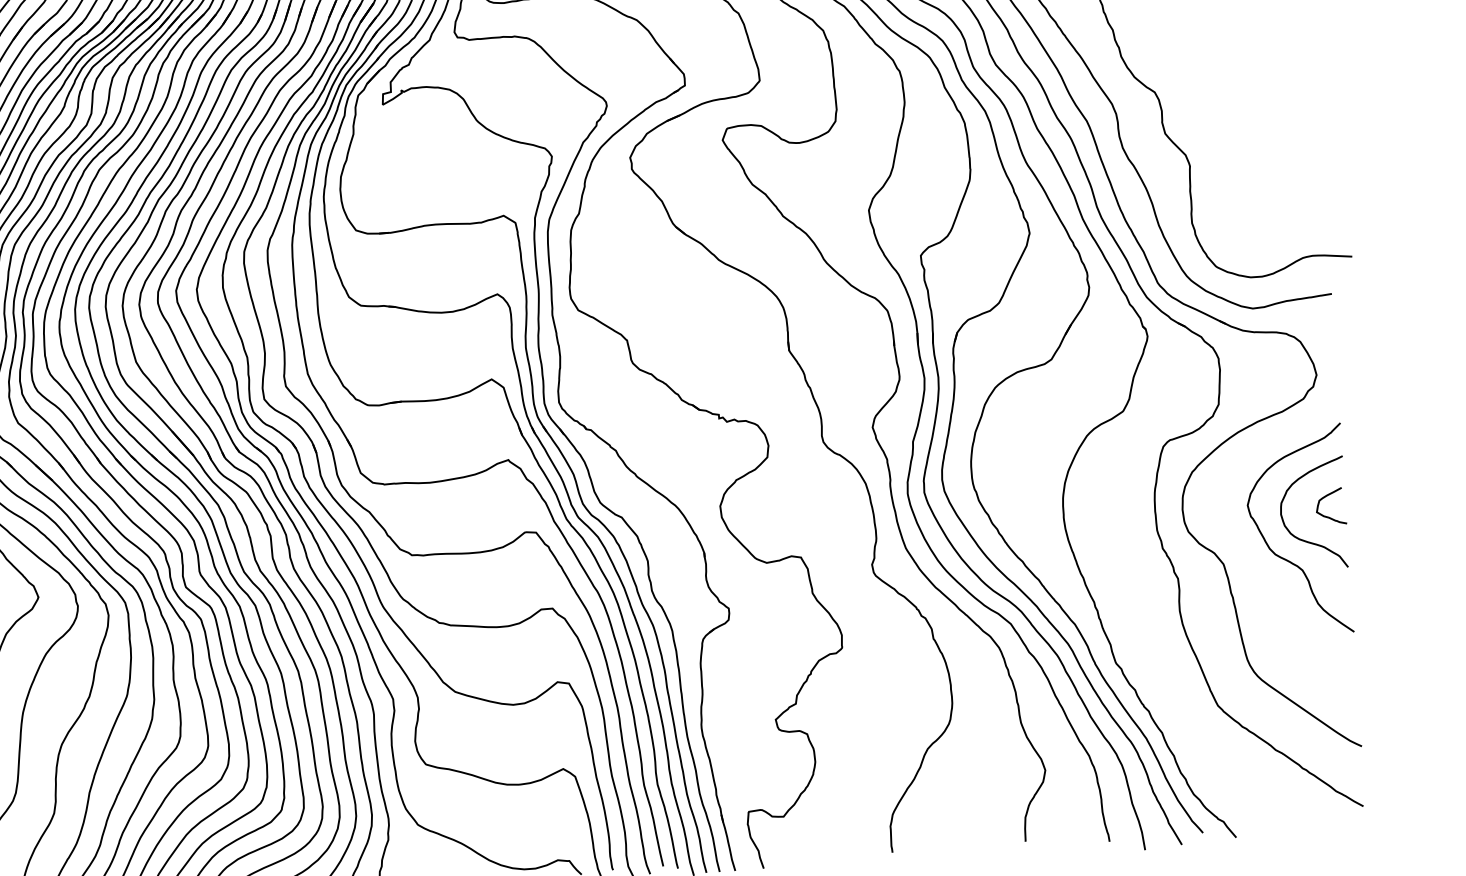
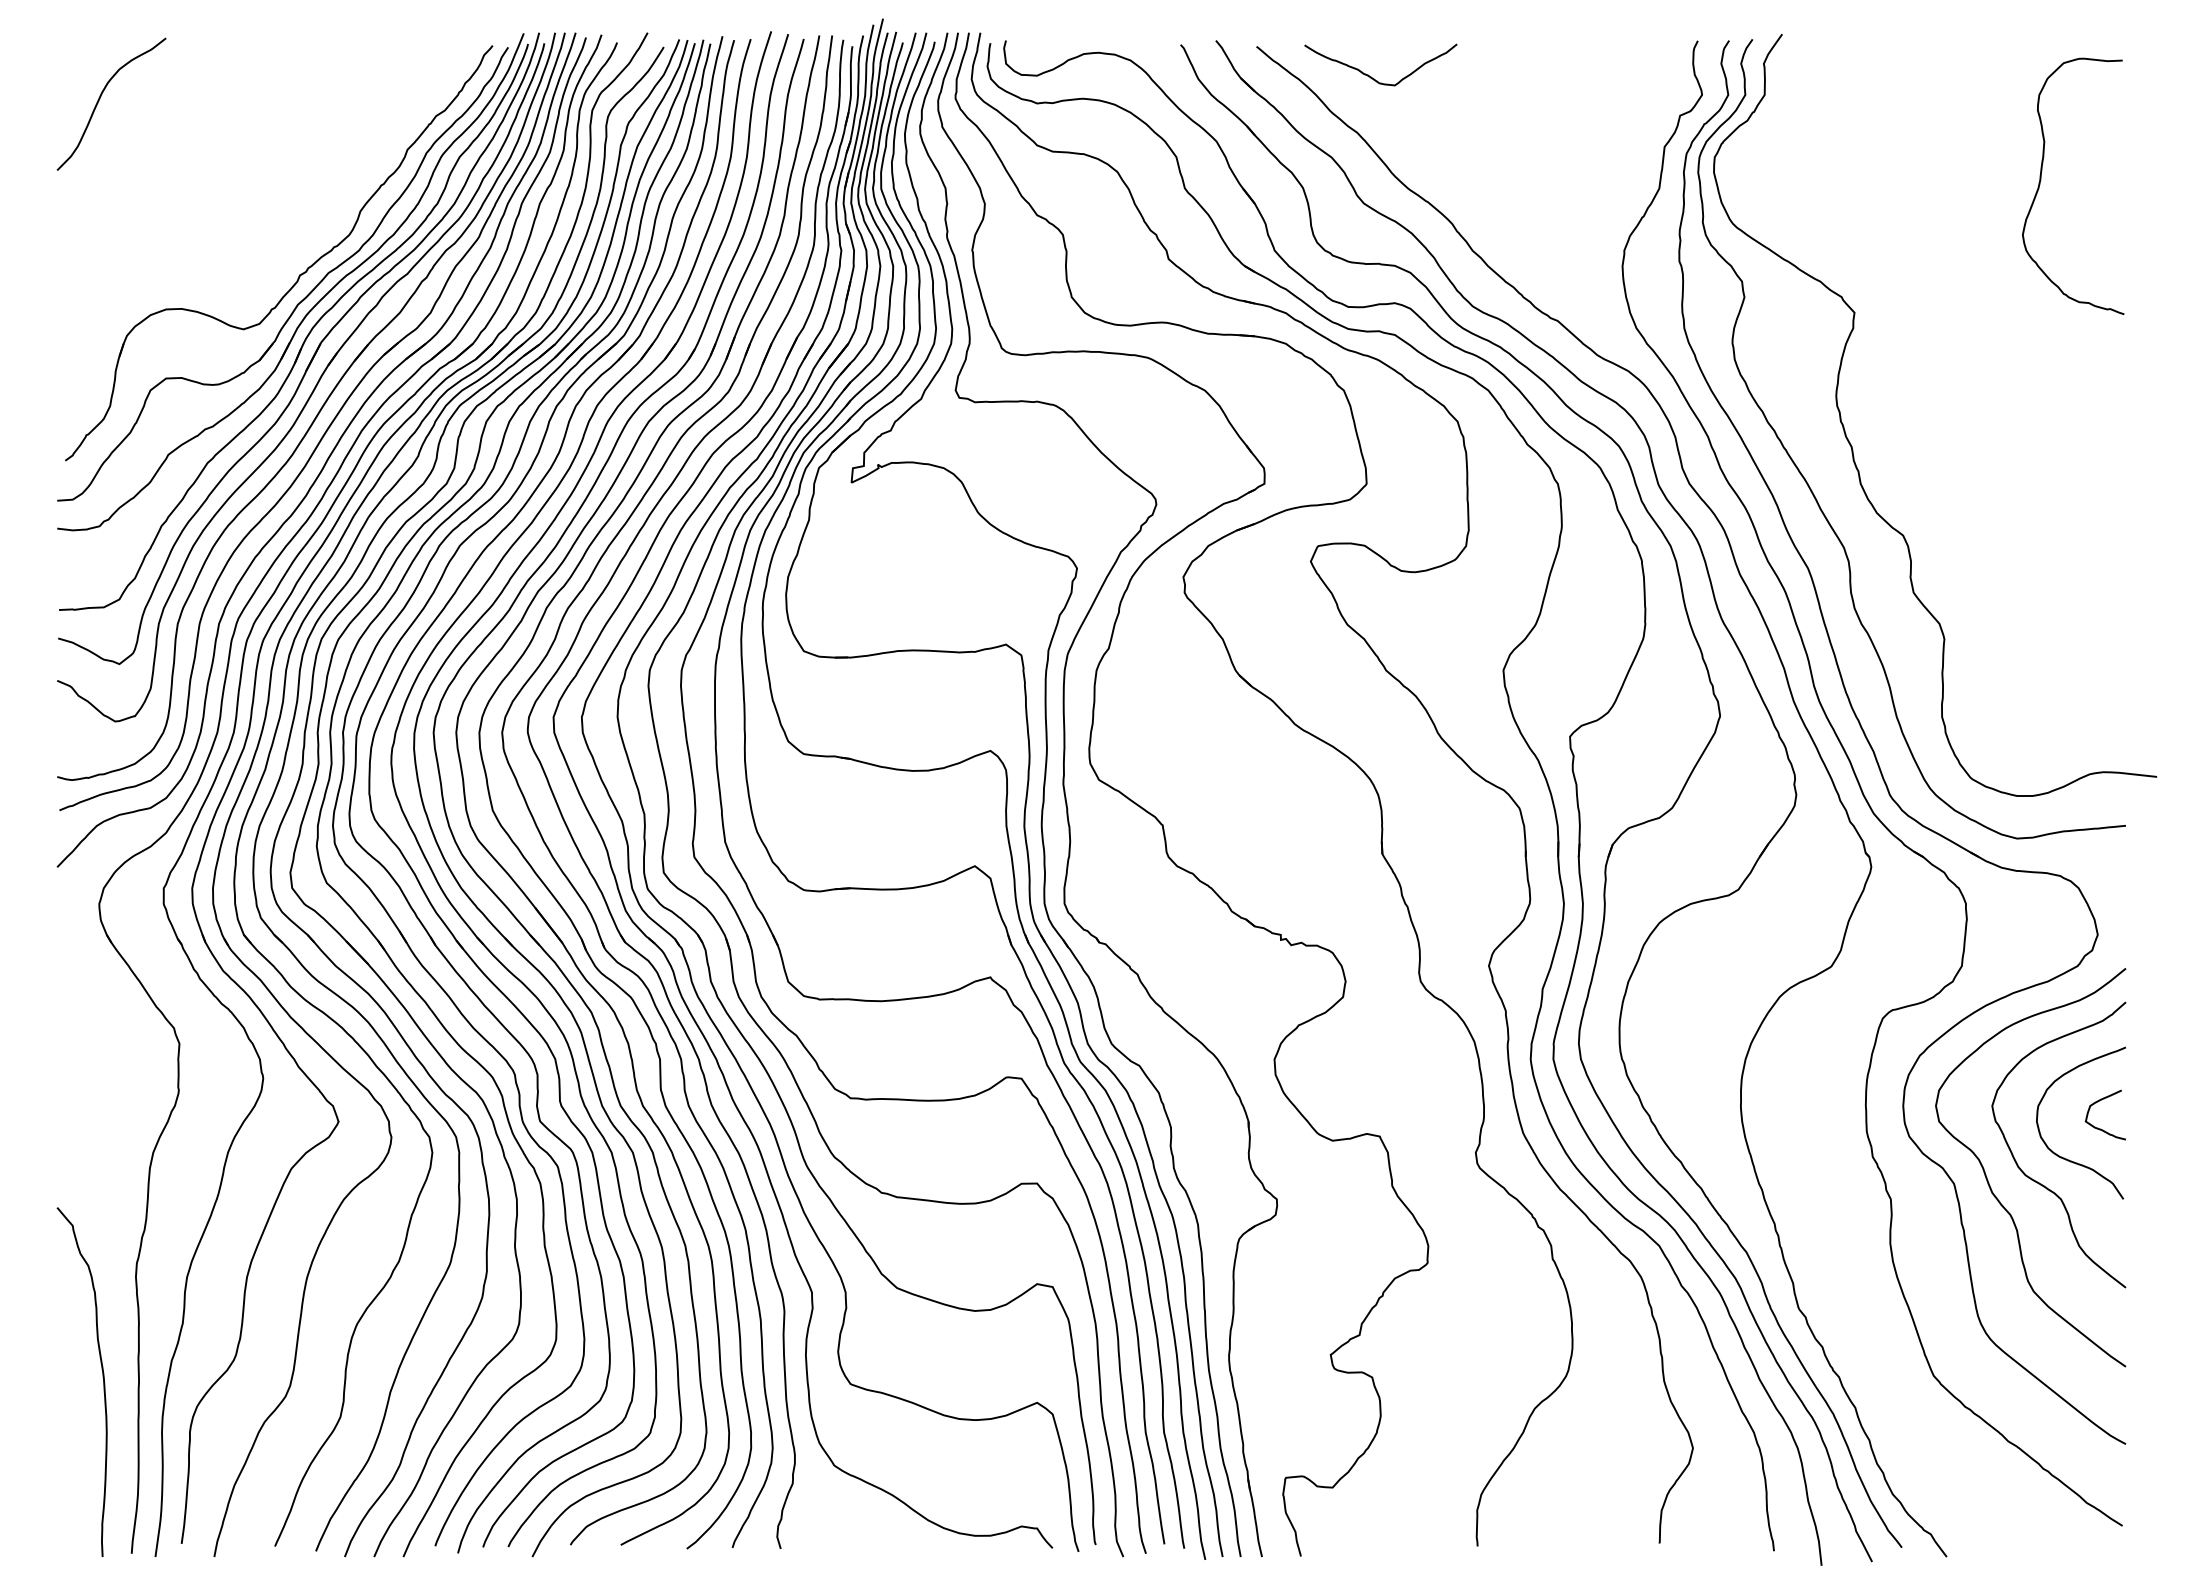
curve: (1249, 561) -> (1989, 1182), added

